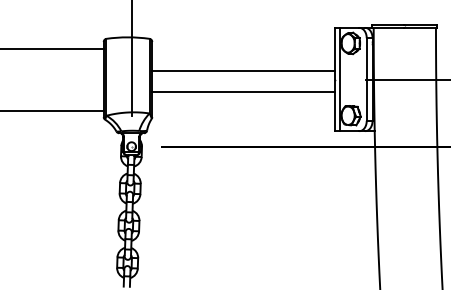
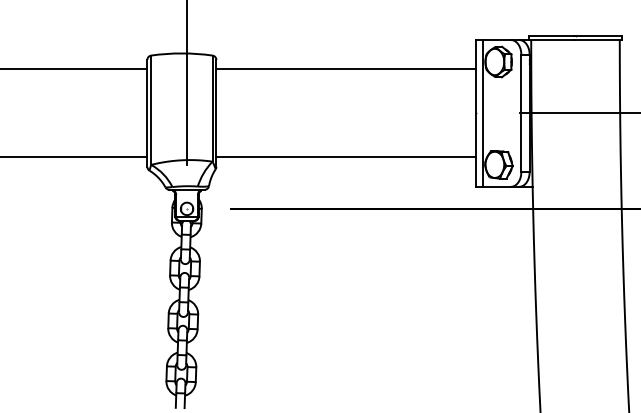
line: (243, 71) -> (346, 69), moved
line: (243, 91) -> (346, 157), moved

